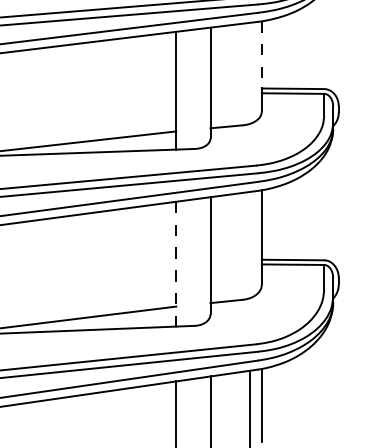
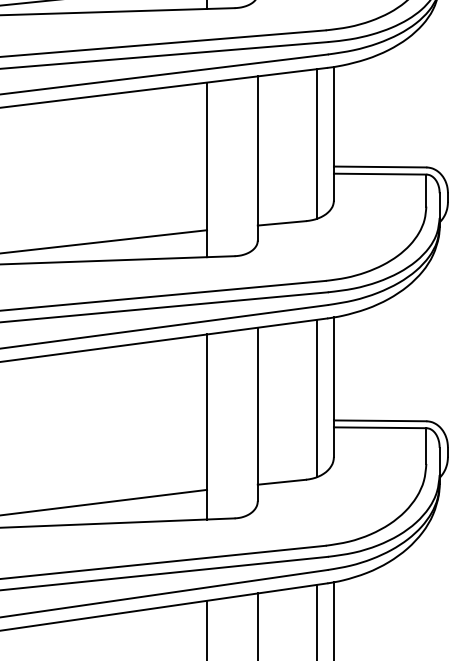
line: (261, 54) -> (333, 116), dashed -> solid
line: (250, 72) -> (317, 142), added
line: (250, 244) -> (317, 397), added
line: (176, 264) -> (207, 427), dashed -> solid

